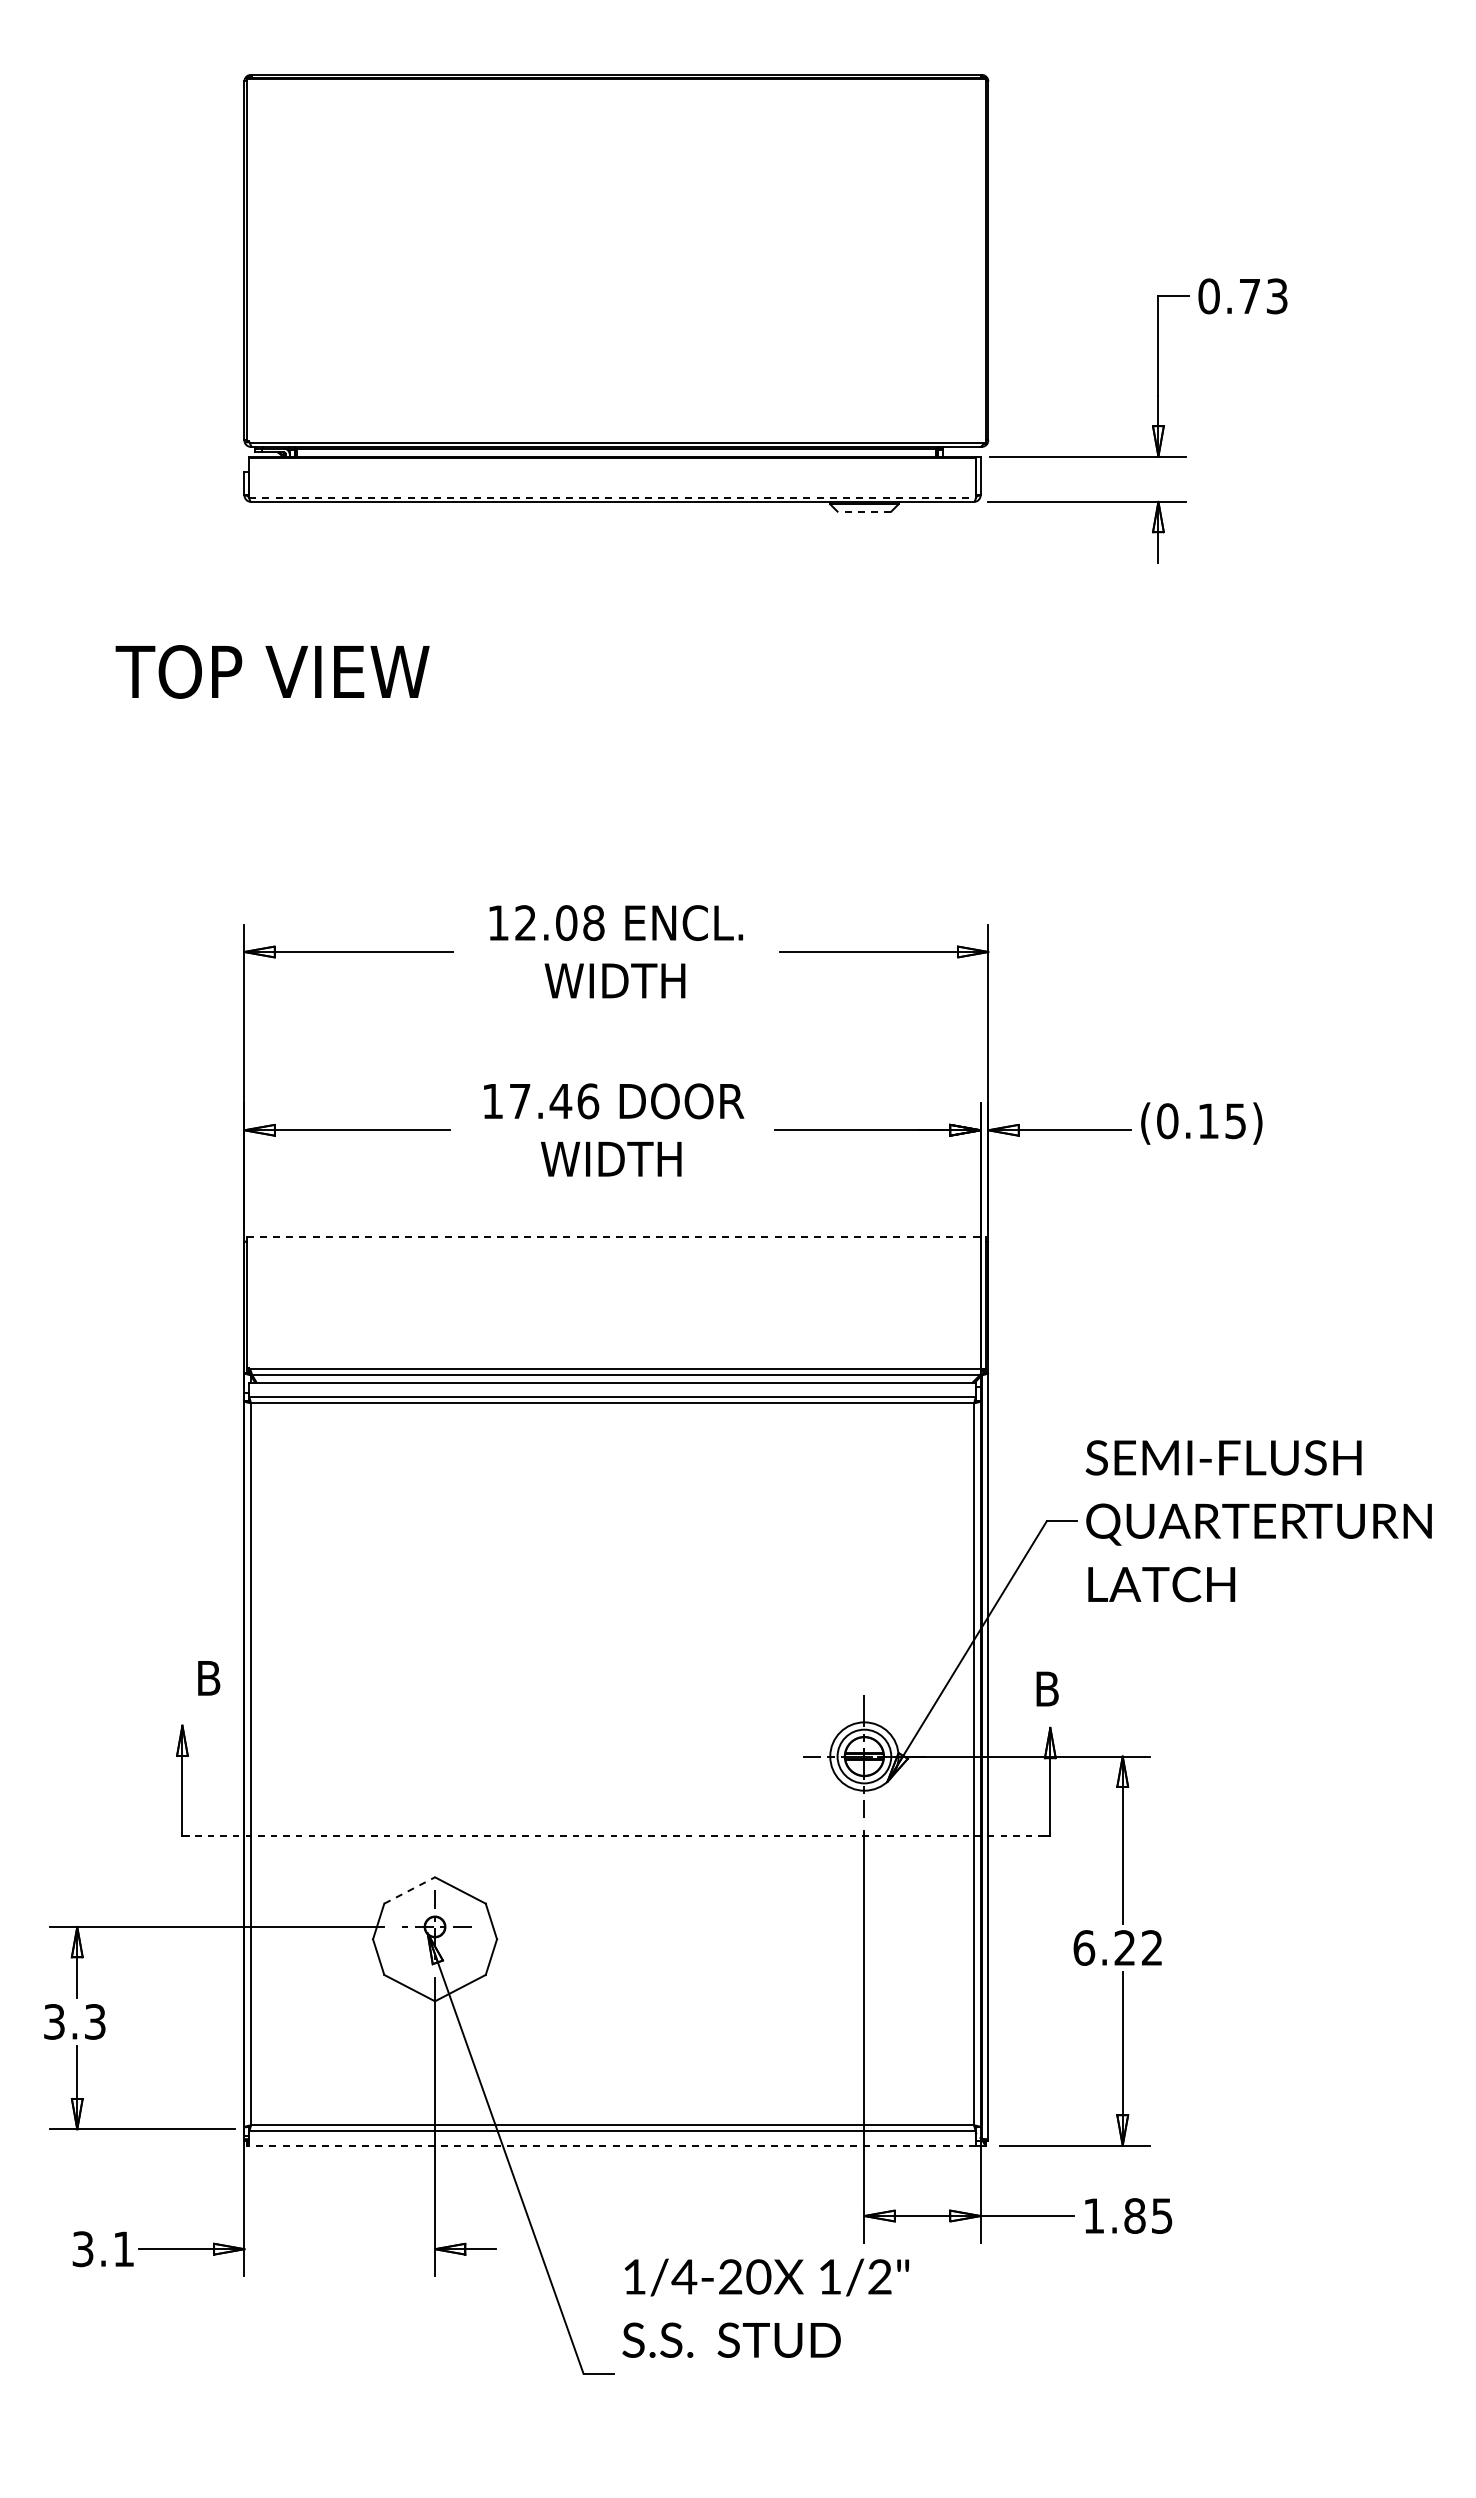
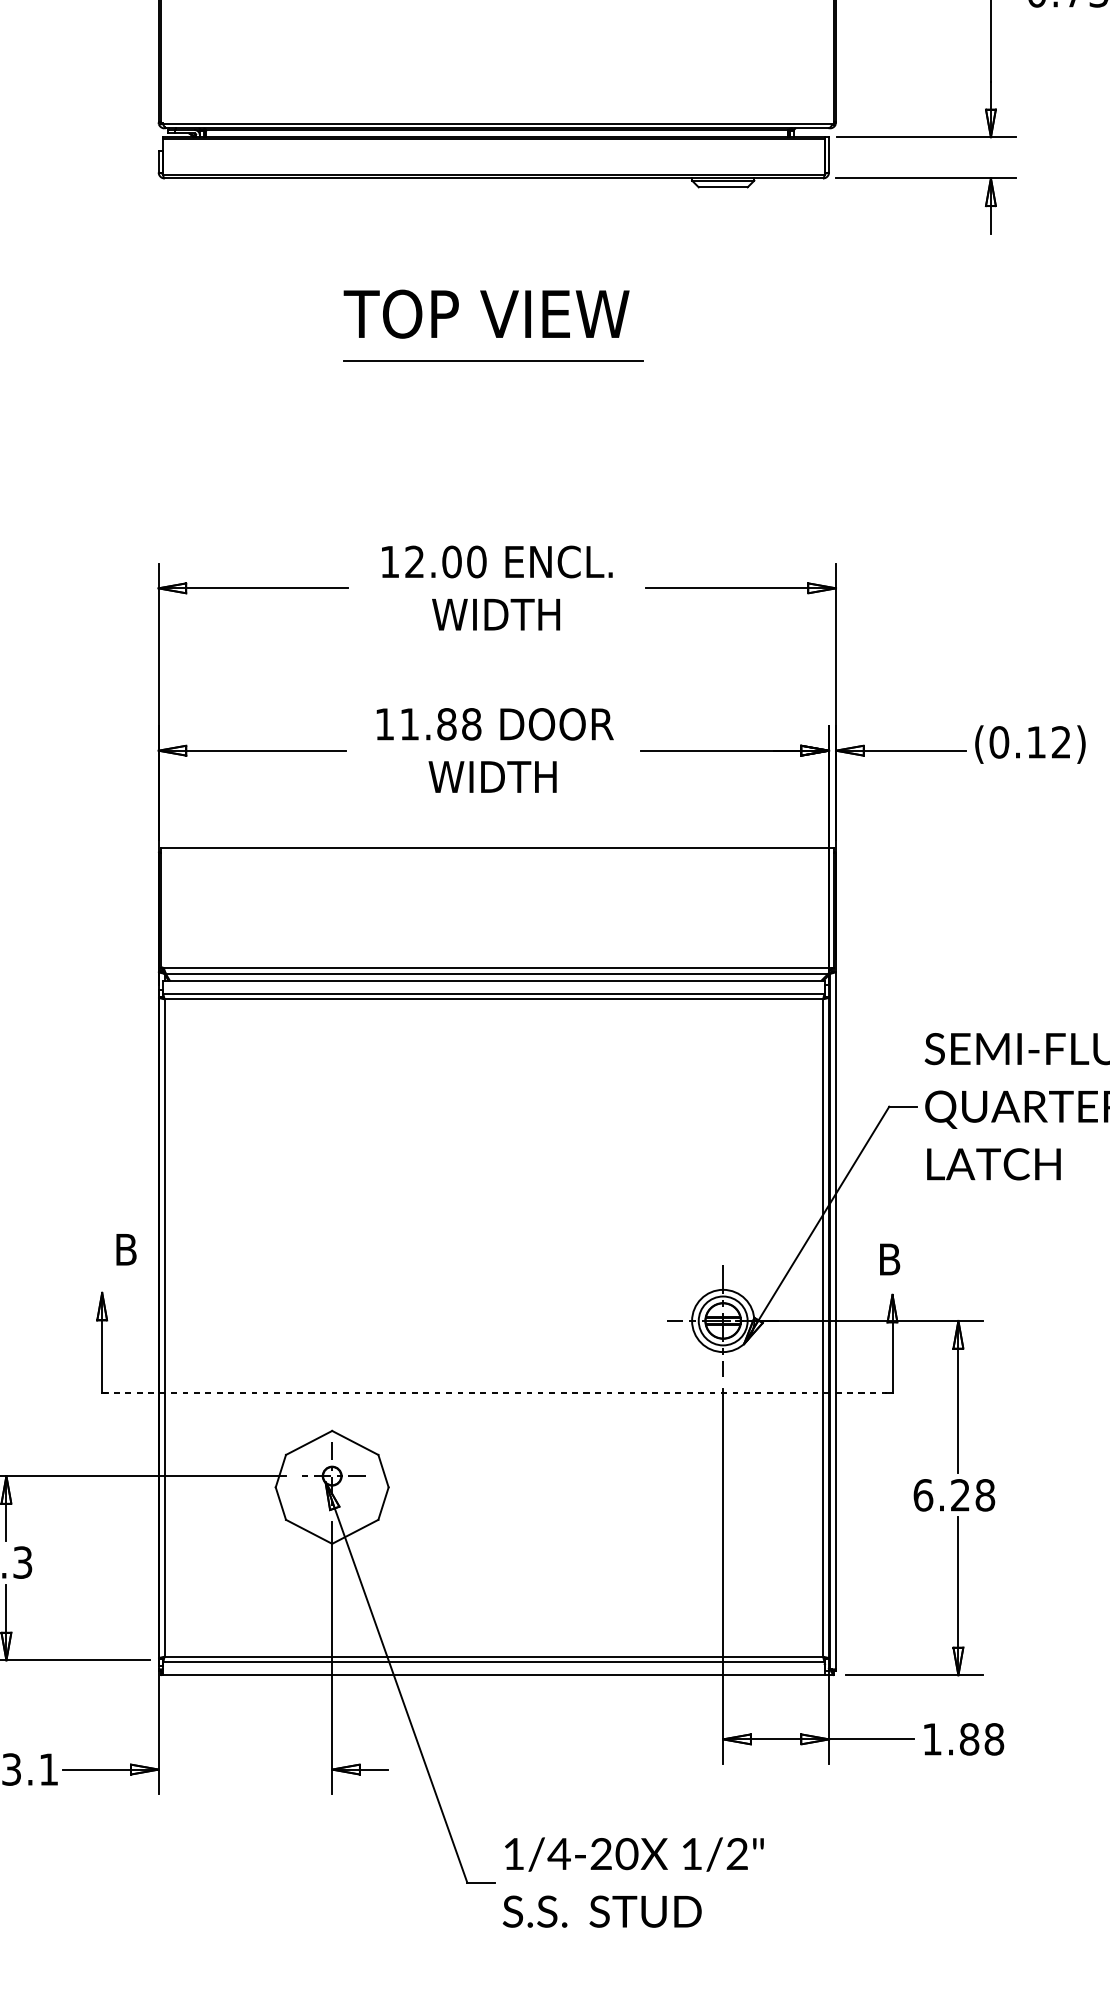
line: (613, 497) -> (494, 174), dashed -> solid
line: (864, 511) -> (723, 187), dashed -> solid
text: (272, 671) -> (486, 313), moved
line: (611, 702) -> (492, 361), added
text: (593, 922) -> (476, 561), 12.08 -> 12.00
text: (554, 1101) -> (440, 724), 17.46 -> 11.88
text: (1235, 1121) -> (1061, 742), (0.15) -> (0.12)
line: (616, 1236) -> (497, 847), dashed -> solid
line: (409, 1890) -> (308, 1442), dashed -> solid
text: (1151, 1947) -> (984, 1494), 6.22 -> 6.28
line: (612, 2145) -> (493, 1675), dashed -> solid
text: (1161, 2215) -> (993, 1738), 1.85 -> 1.88
text: (765, 2307) -> (633, 1881), moved

